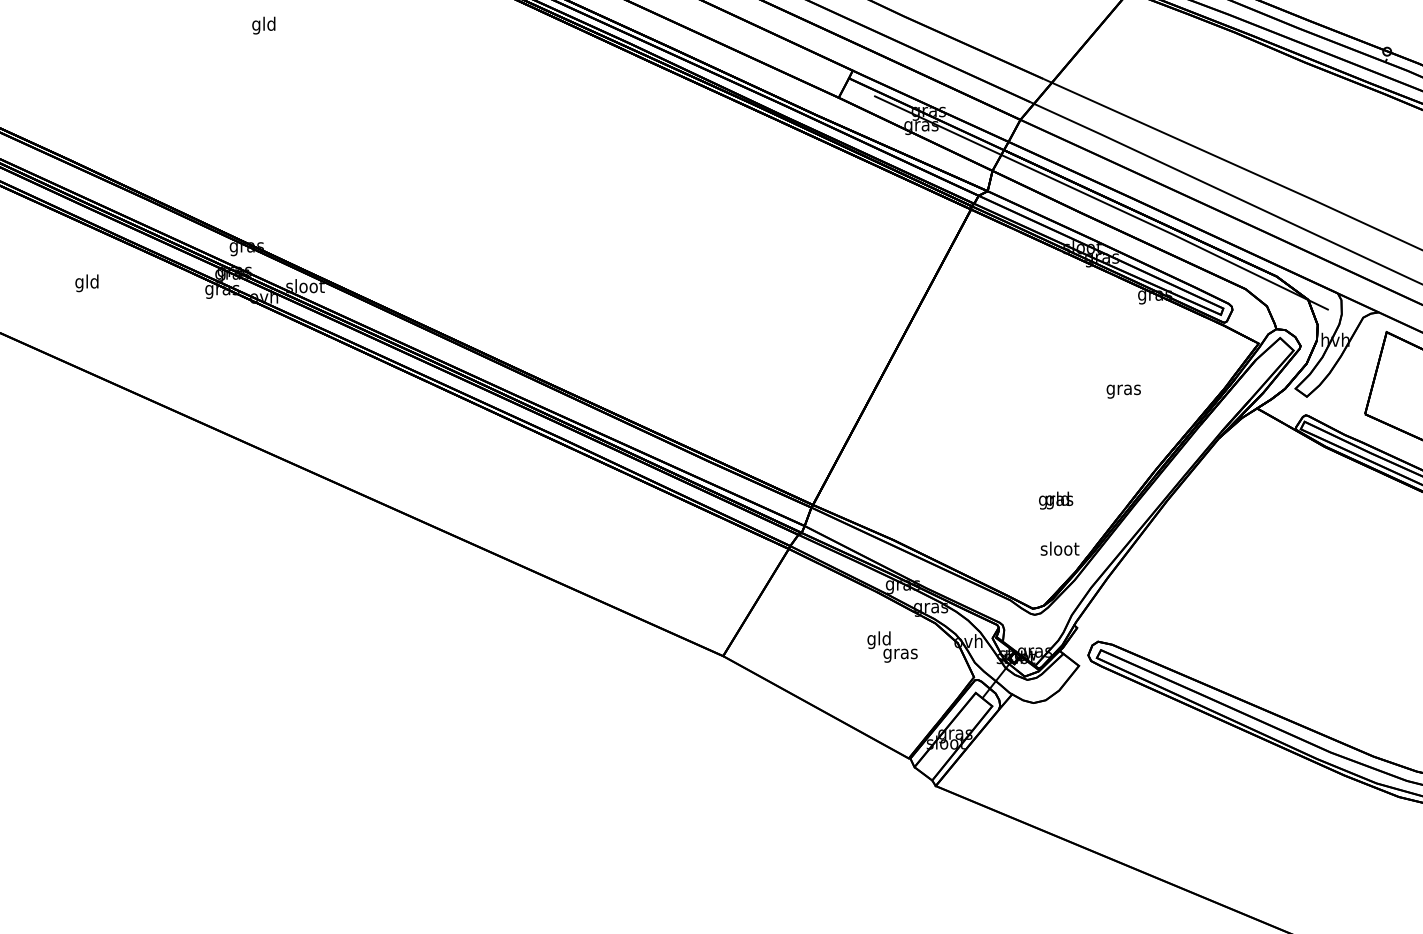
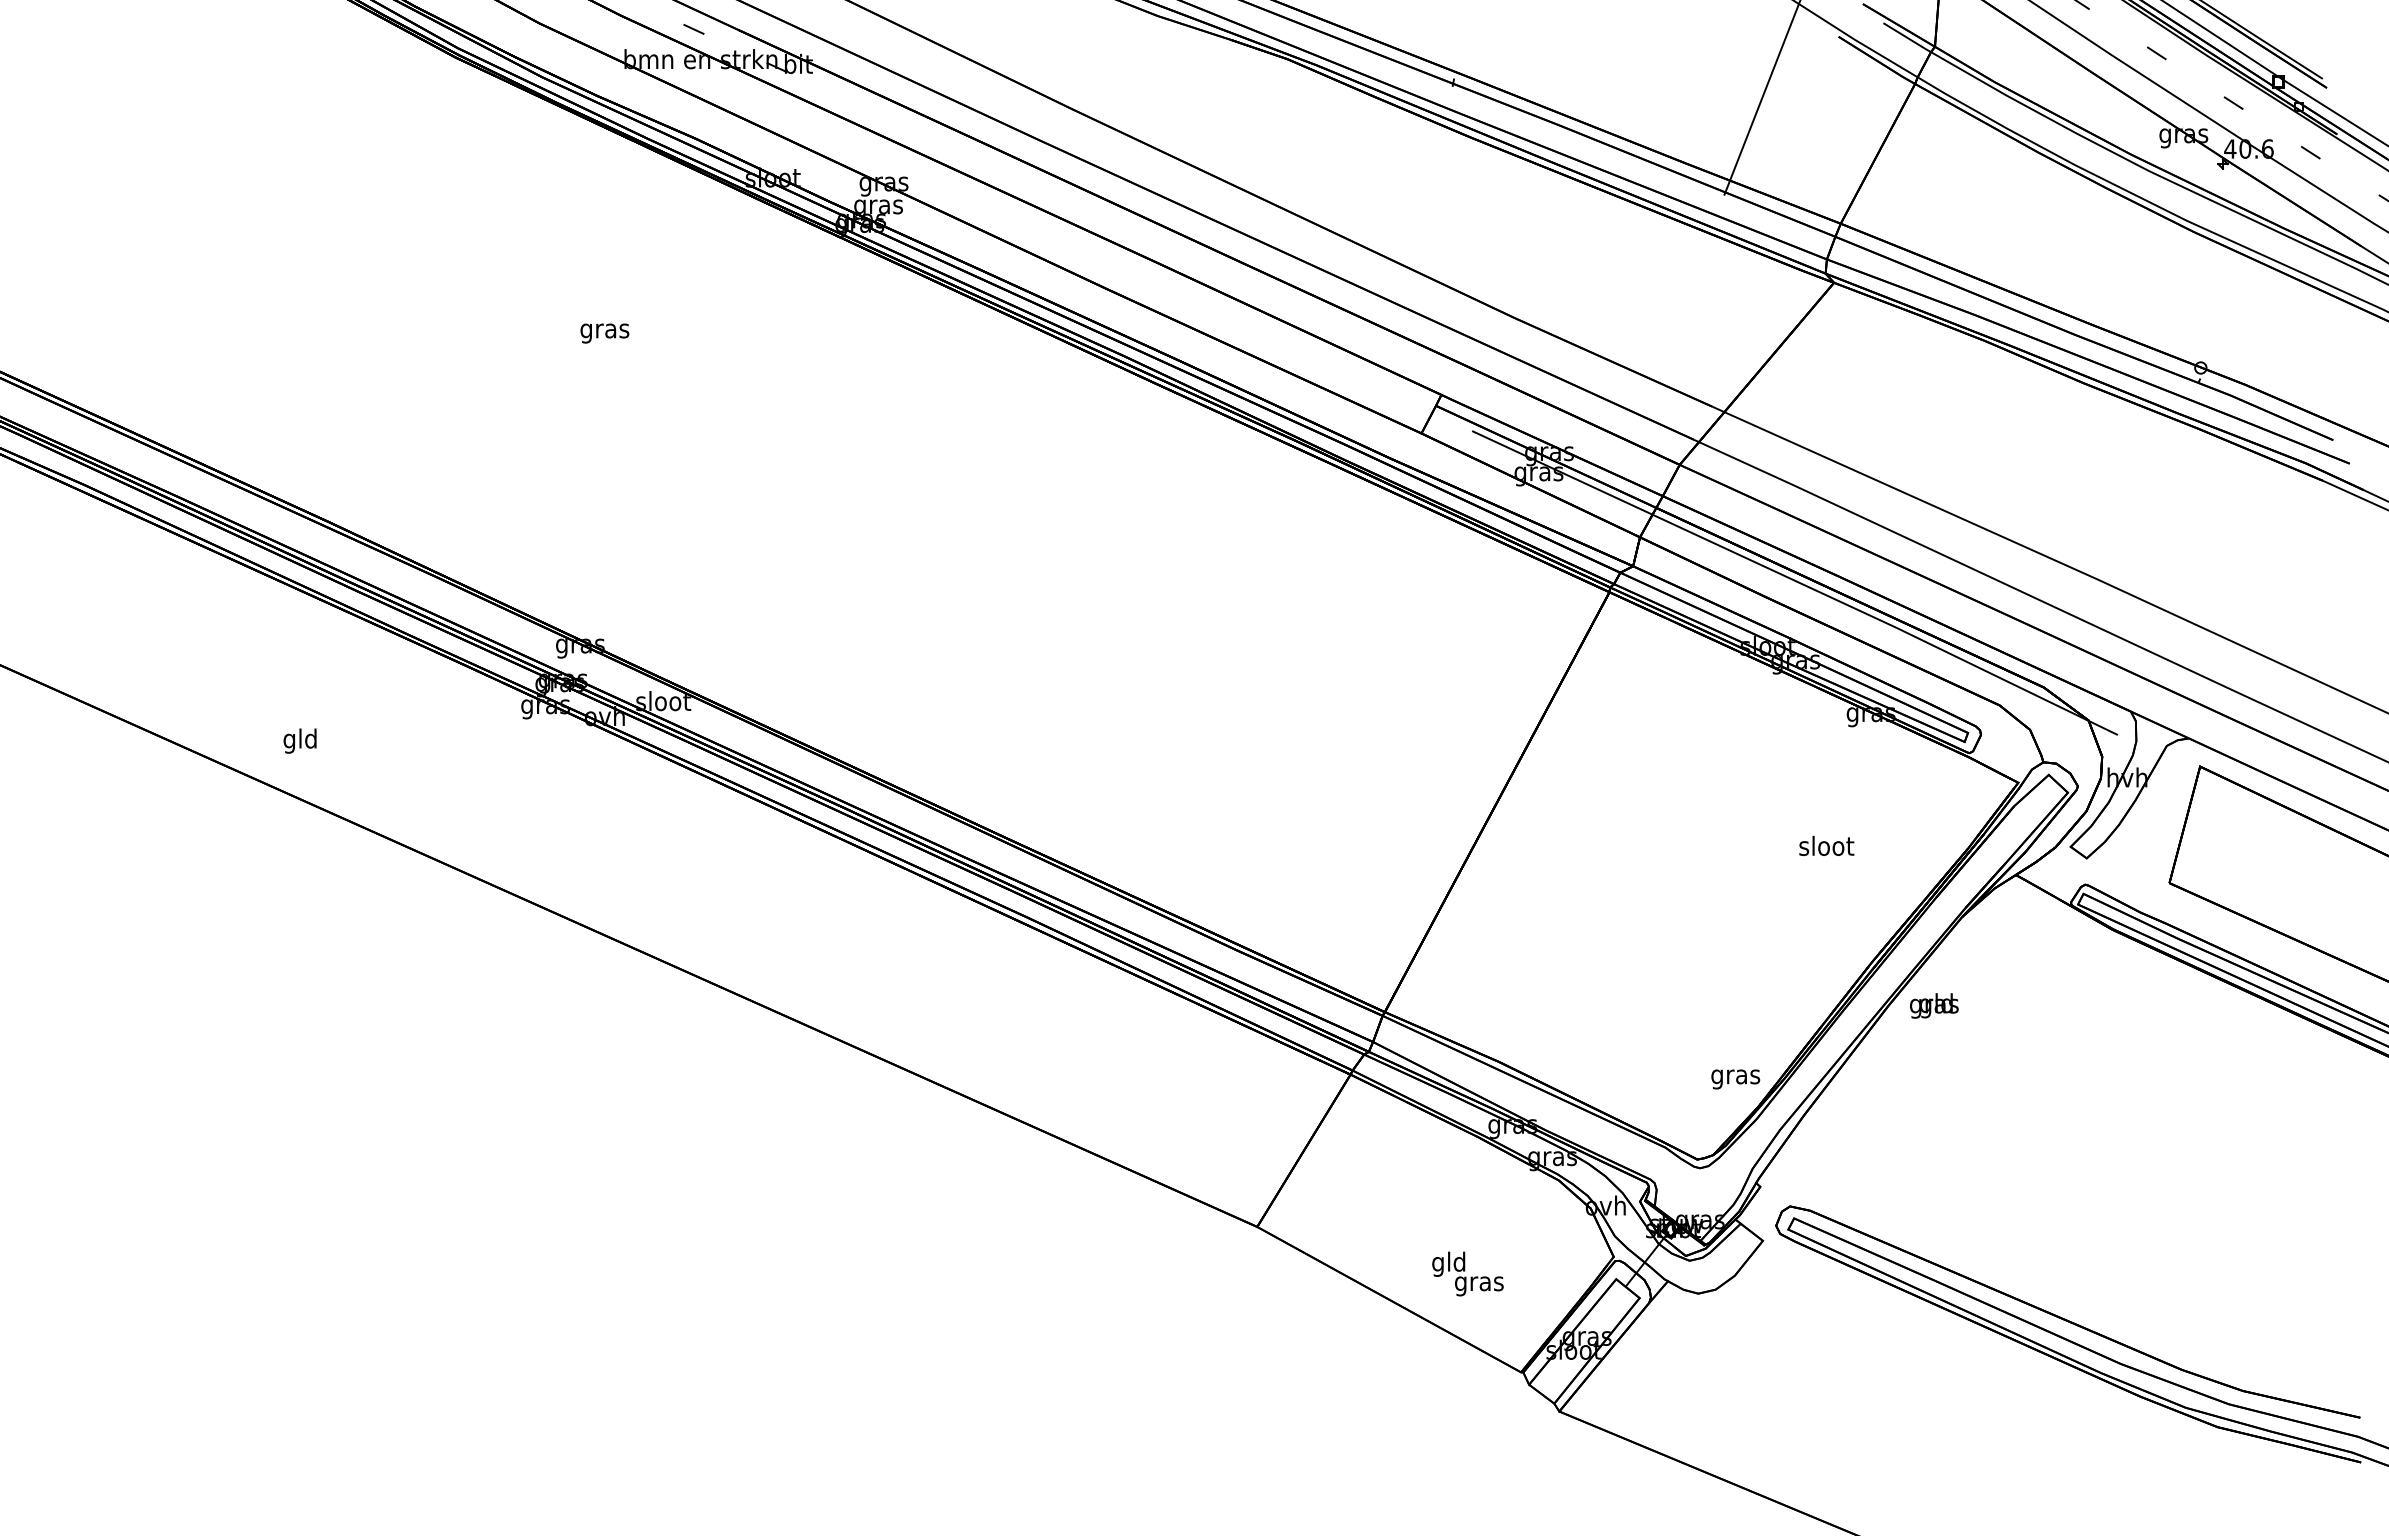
text: (263, 25) -> (604, 330), gld -> gras
text: (86, 282) -> (299, 740), moved
text: (1123, 389) -> (1826, 848), gras -> sloot
text: (1056, 500) -> (1934, 1005), moved
text: (1059, 550) -> (1735, 1076), sloot -> gras
text: (892, 646) -> (1467, 1273), moved

